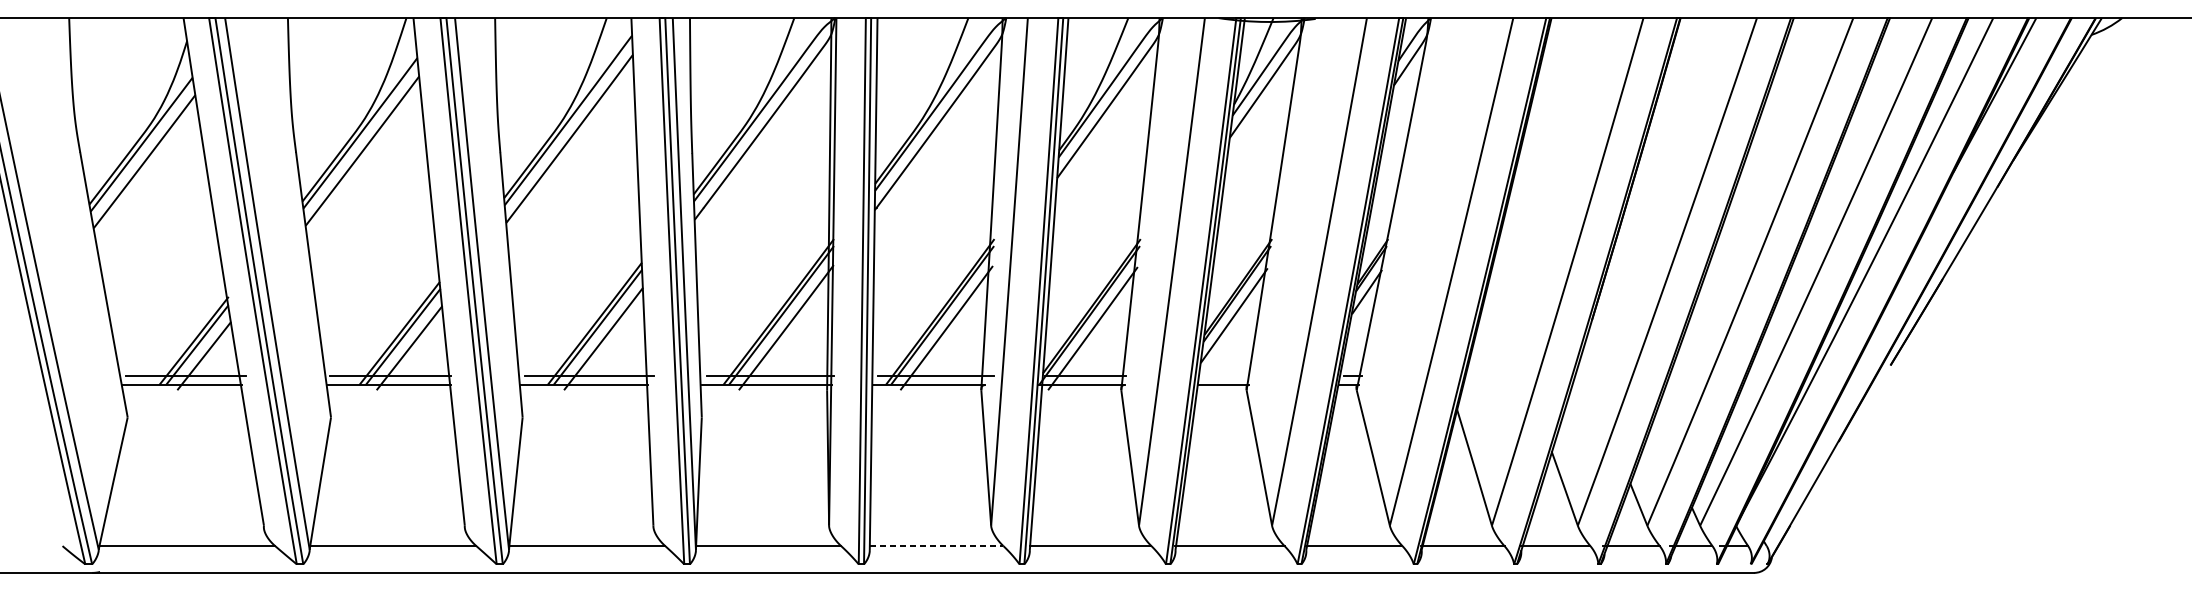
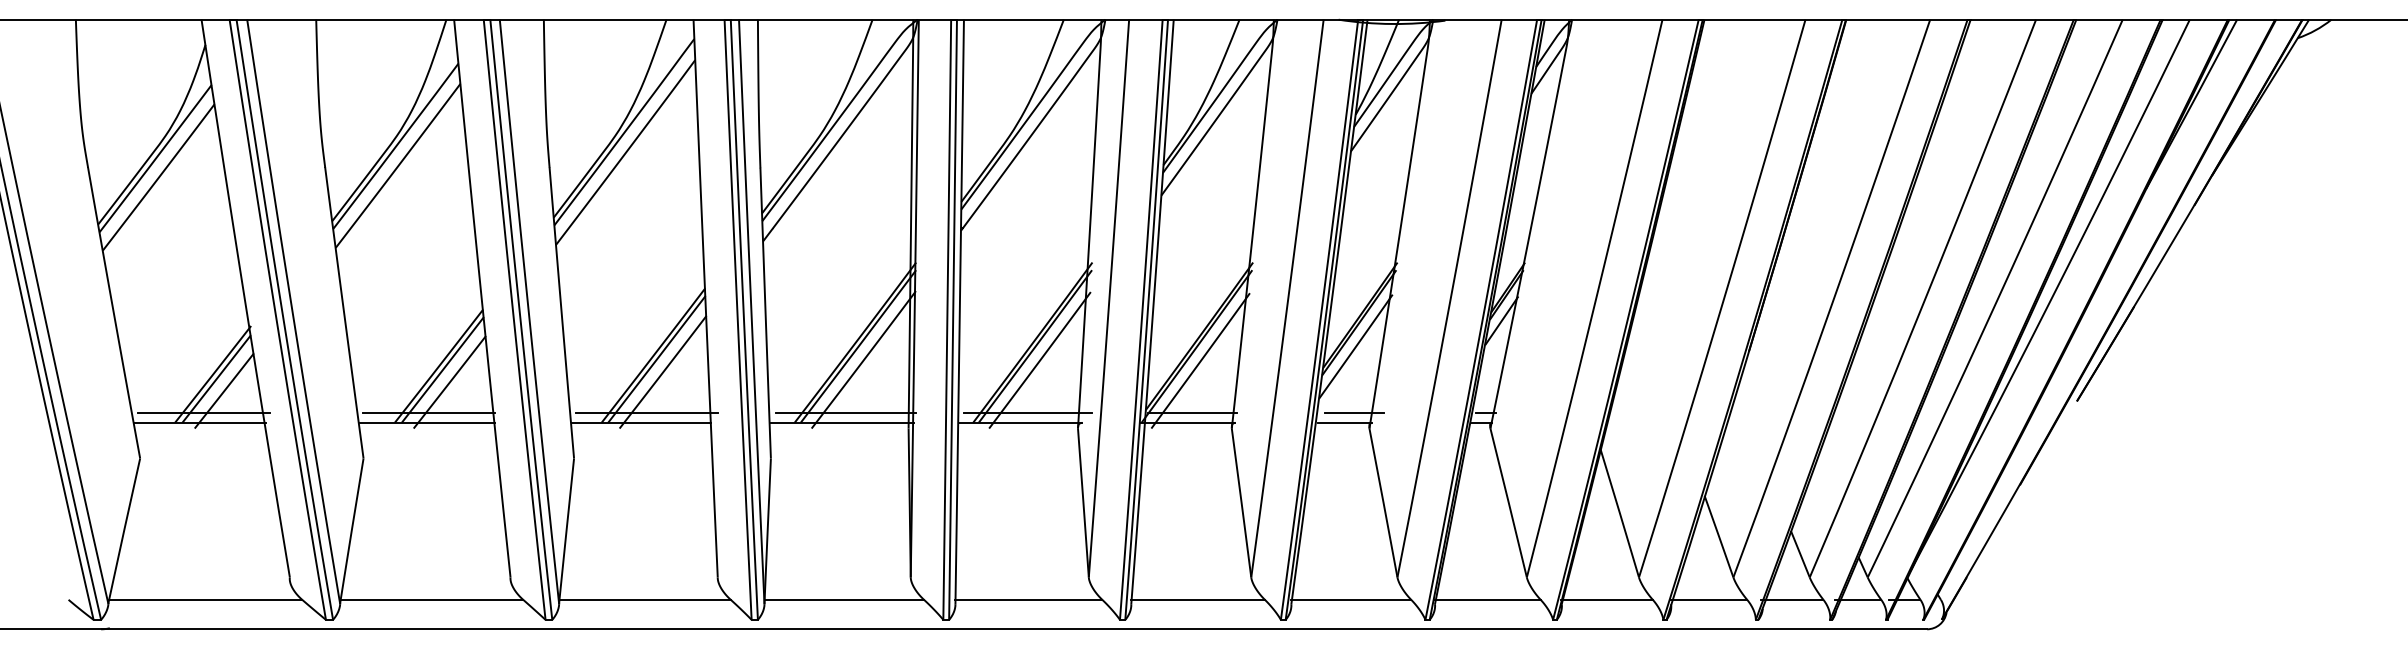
line: (1232, 375) -> (1354, 412), added
line: (937, 545) -> (1029, 599), dashed -> solid

